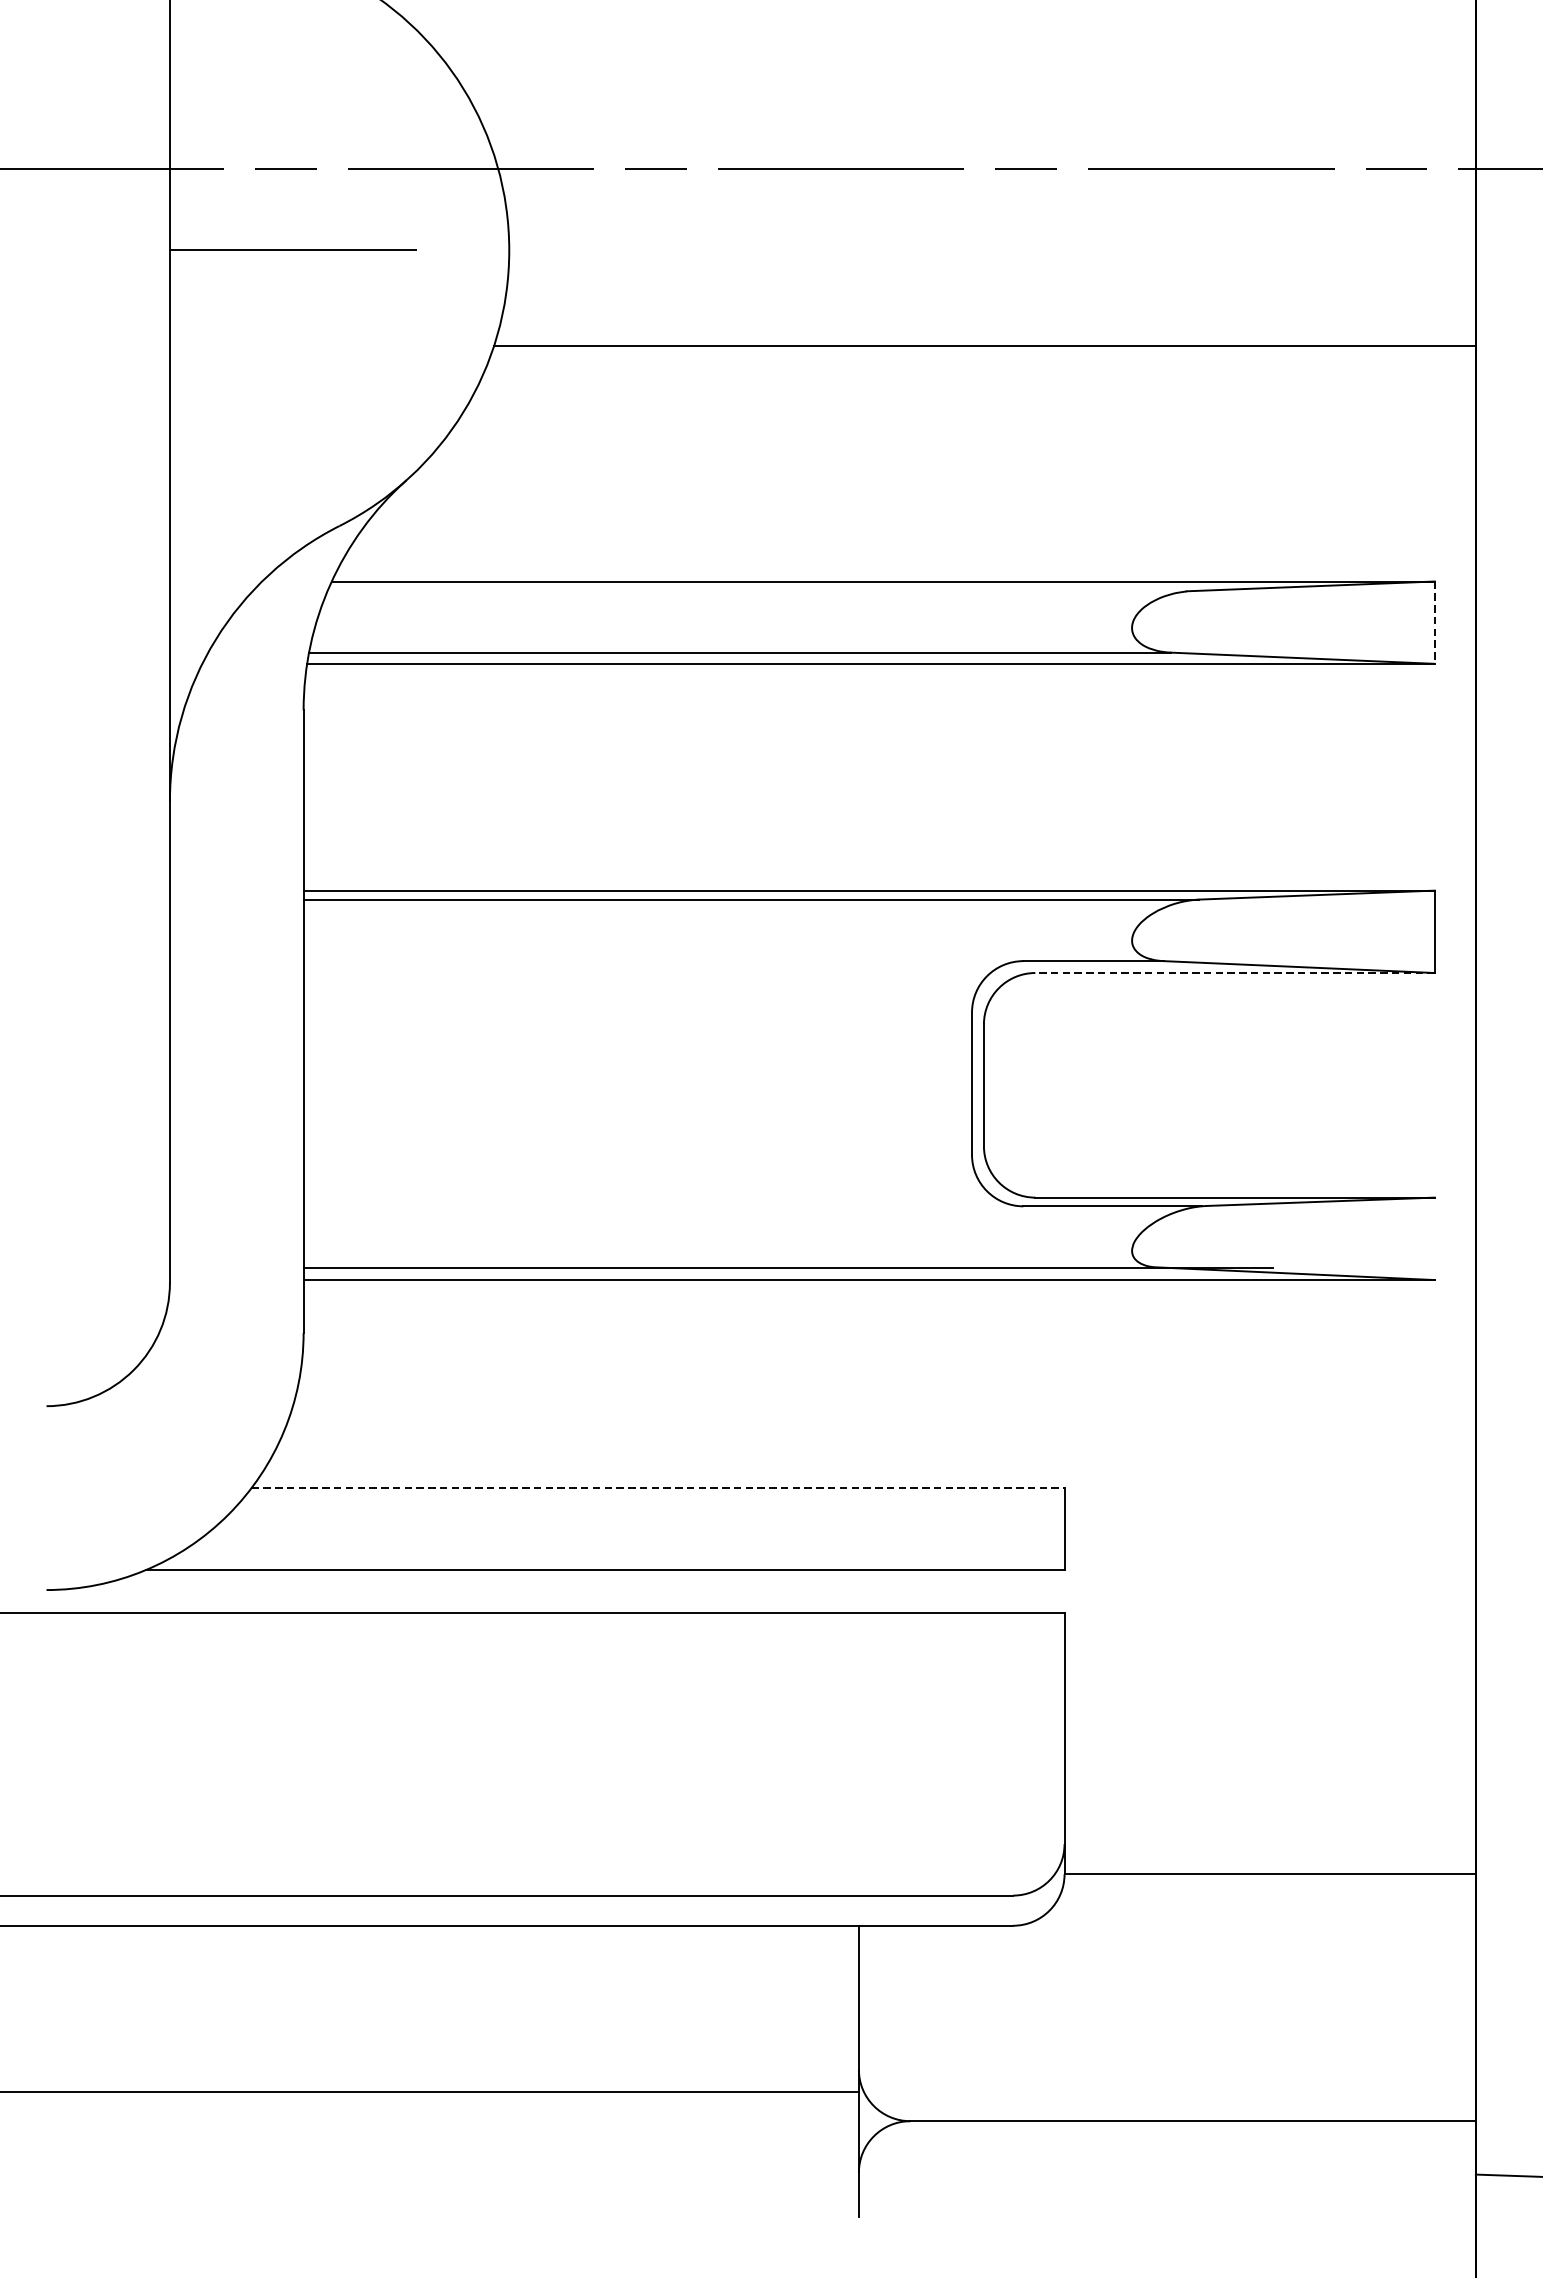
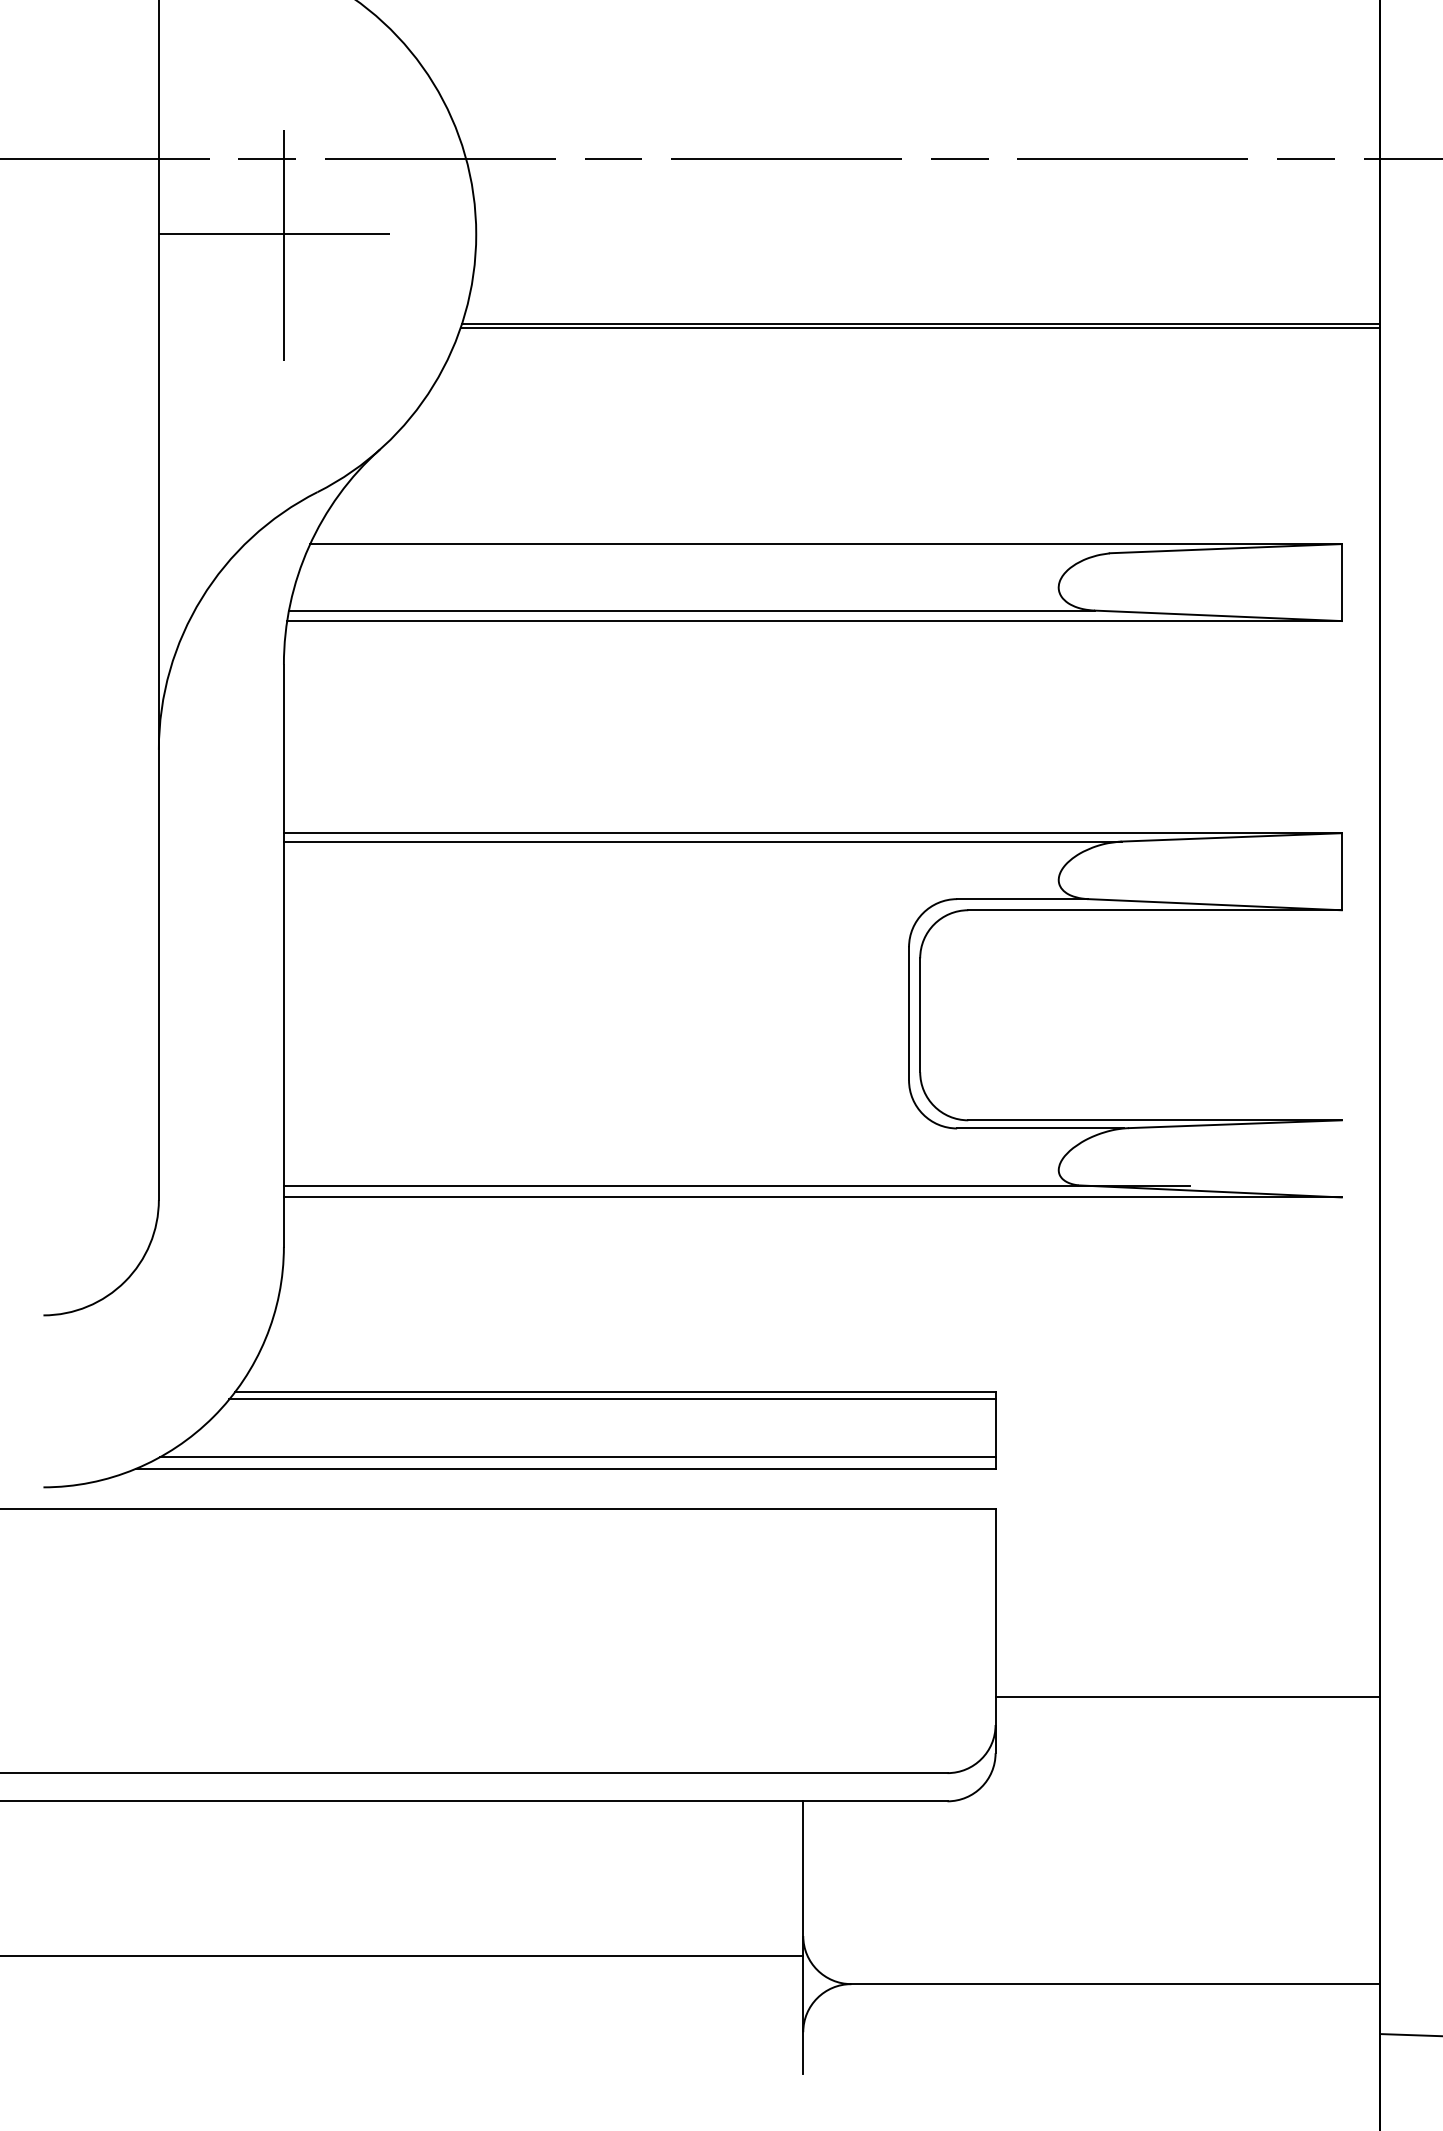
line: (303, 250) -> (283, 234), added
line: (984, 350) -> (920, 328), added
line: (1434, 623) -> (1341, 583), dashed -> solid
line: (1235, 973) -> (1155, 910), dashed -> solid
line: (658, 1487) -> (615, 1391), dashed -> solid
line: (654, 1496) -> (612, 1399), added
line: (617, 1557) -> (577, 1456), added
line: (1269, 1874) -> (1187, 1697), moved

